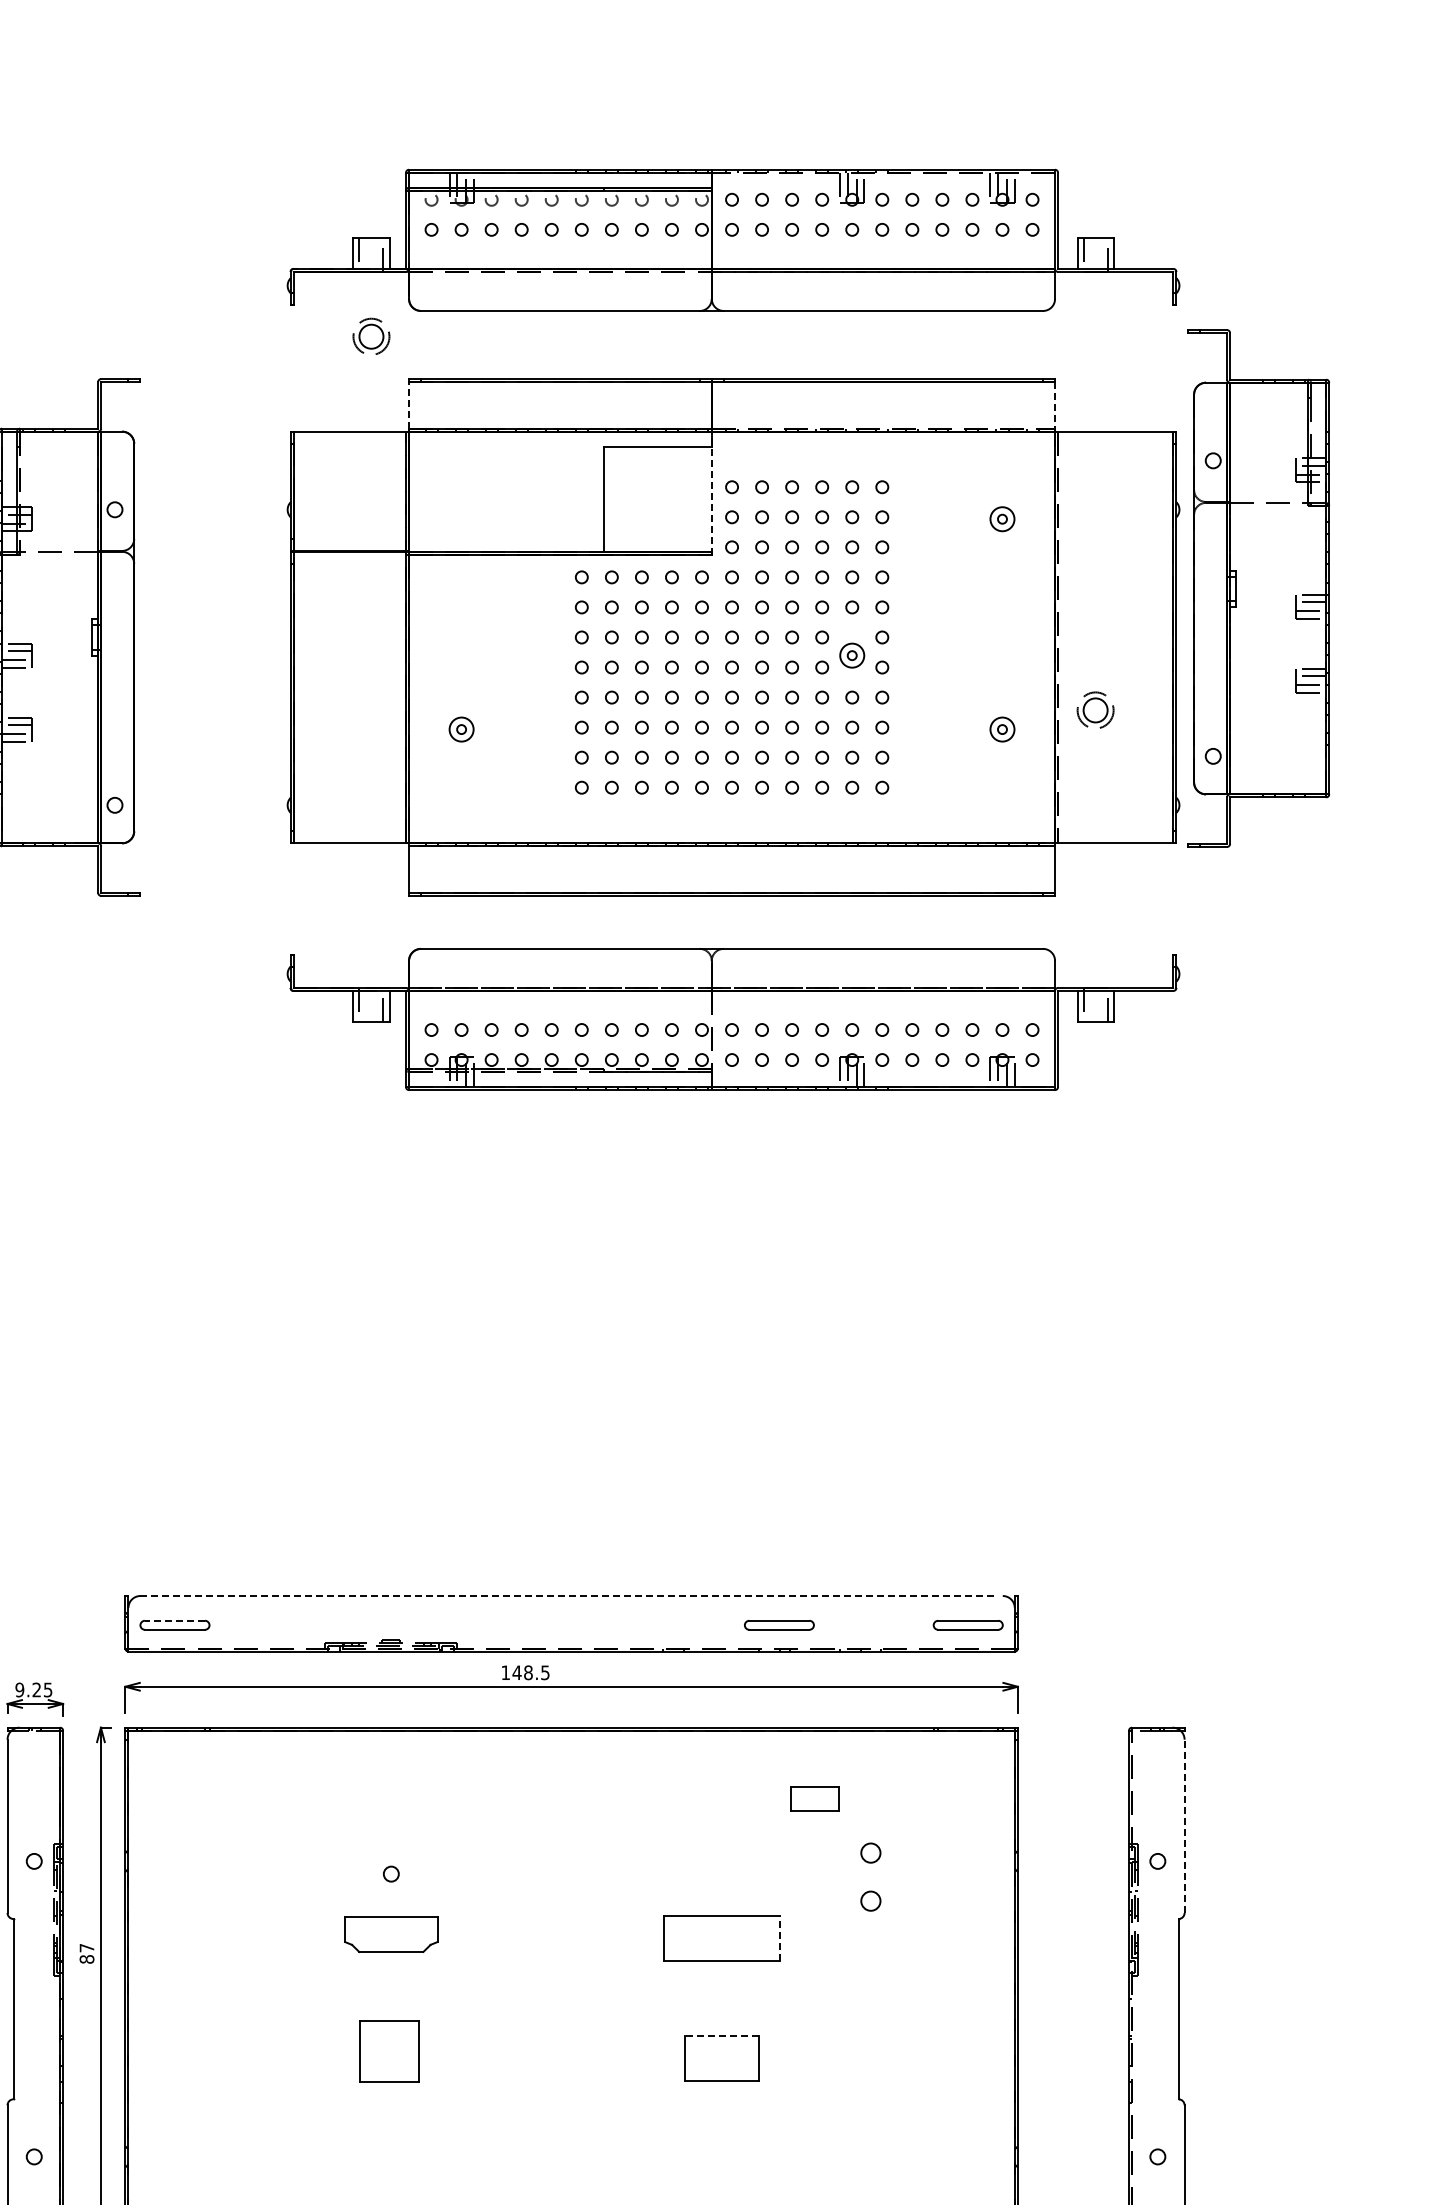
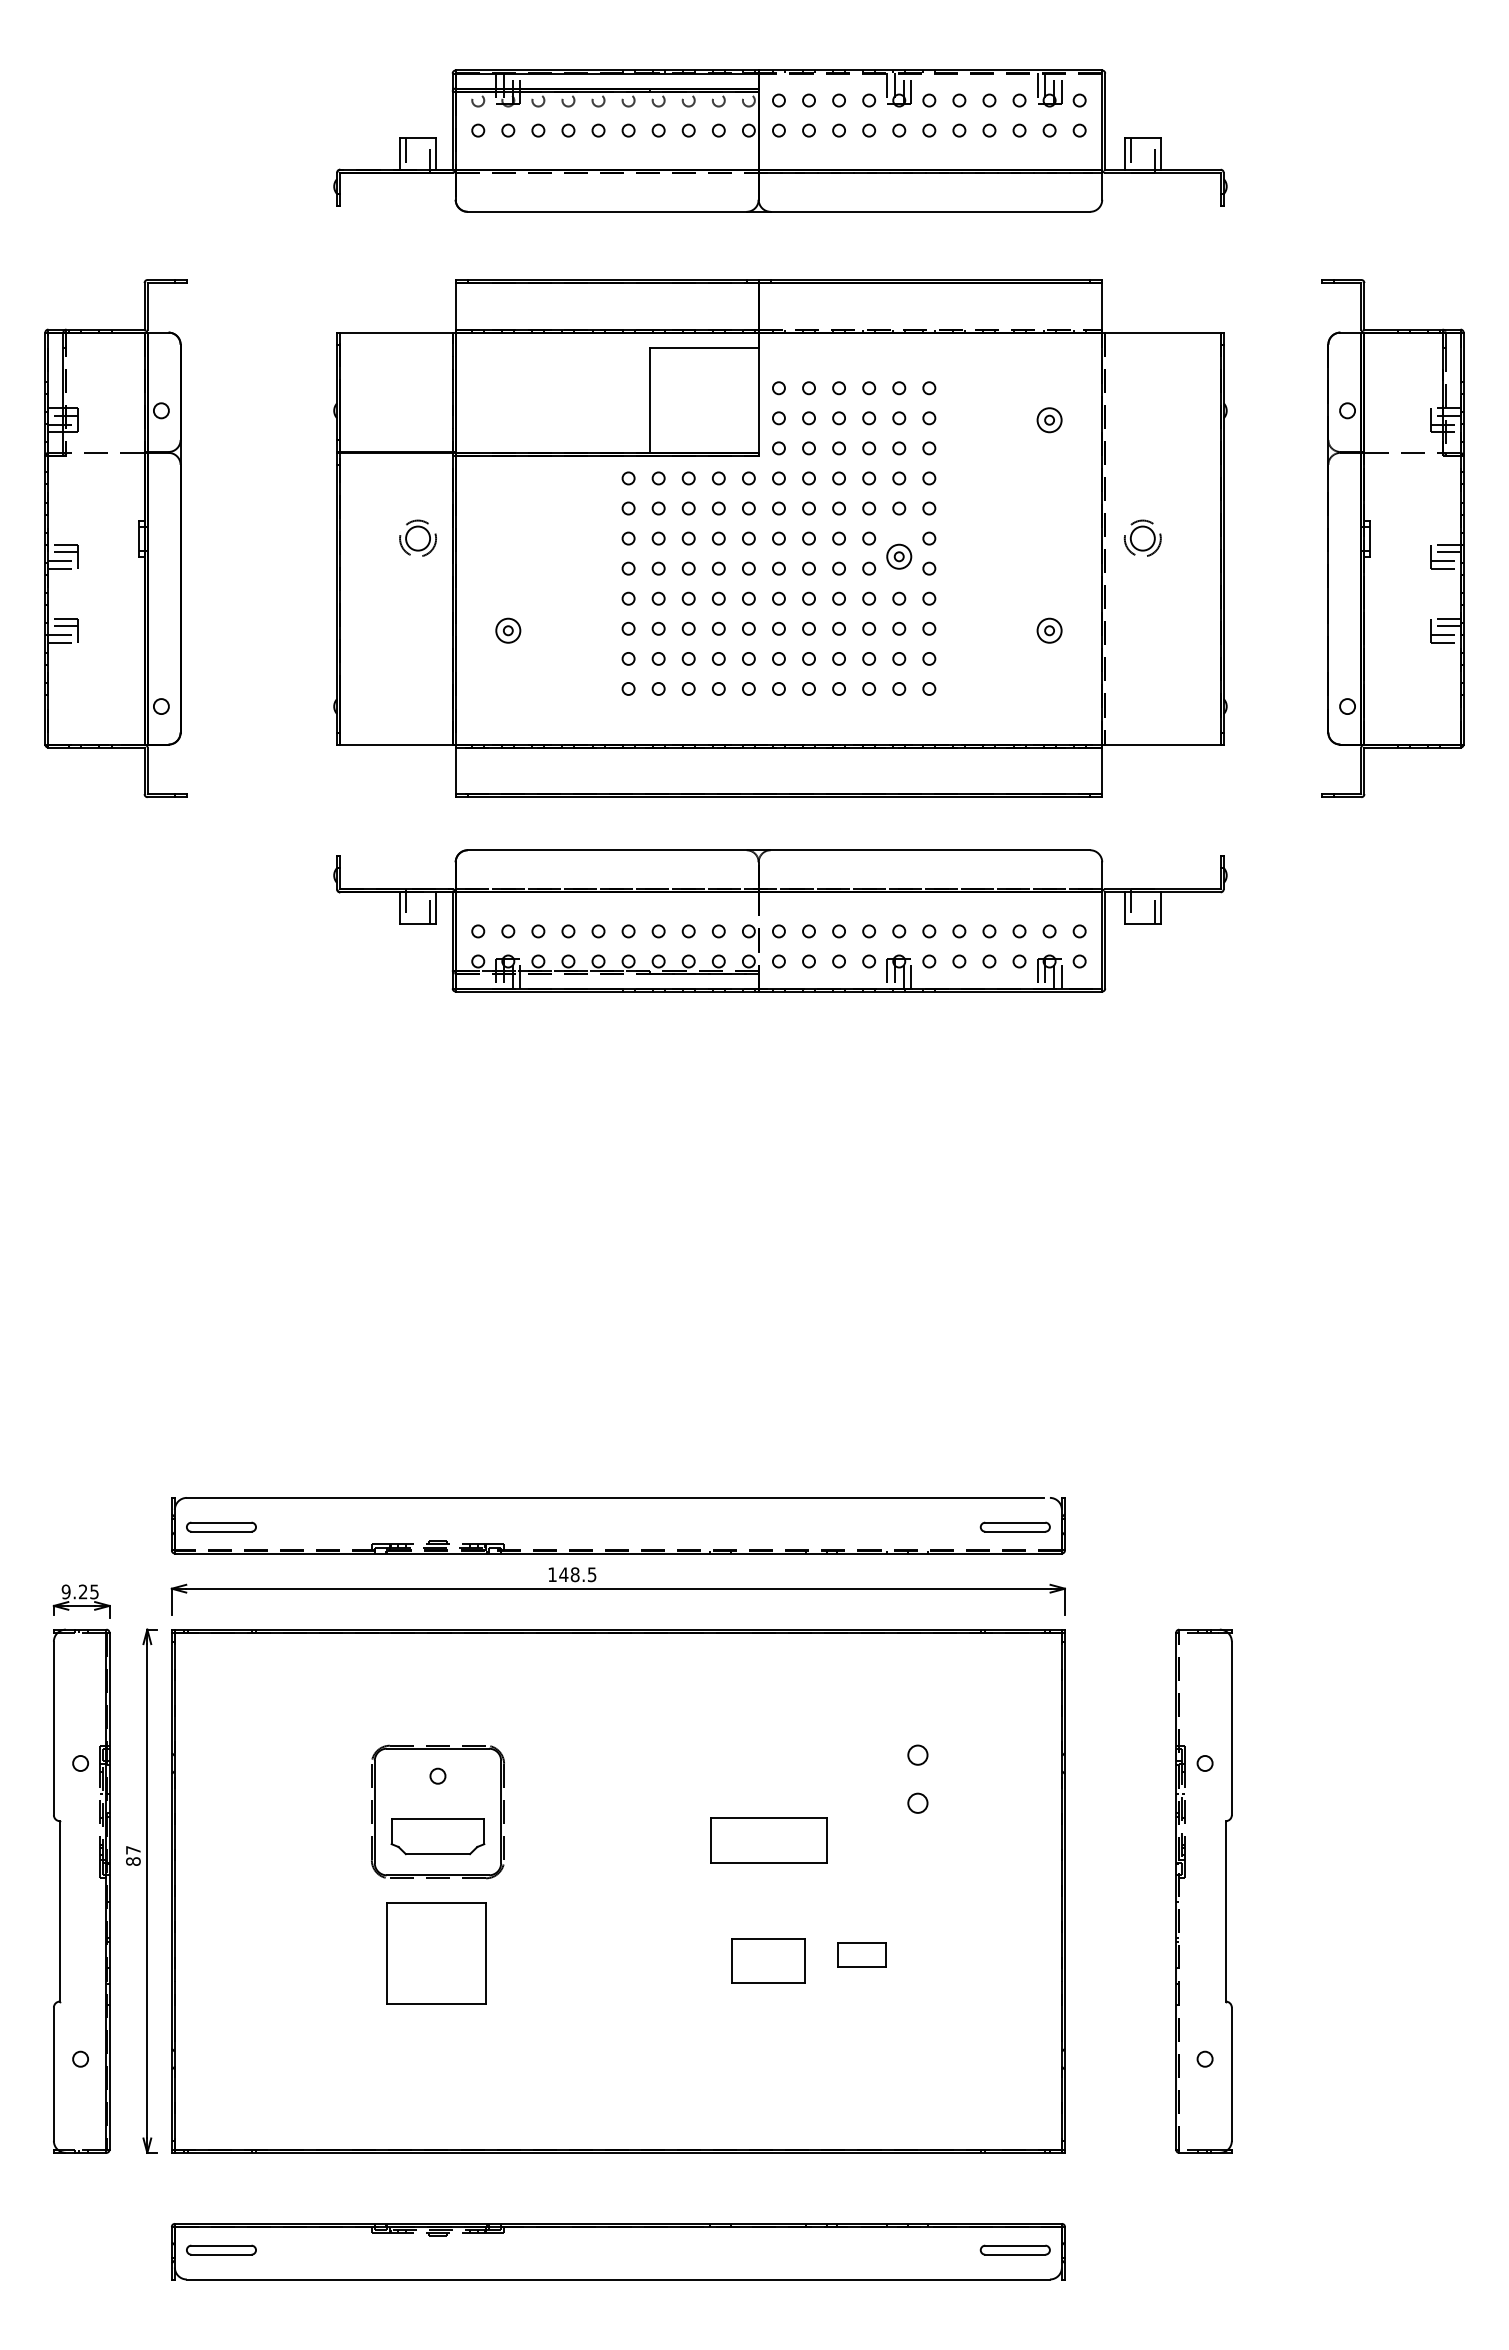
part: (370, 335) -> (417, 537), moved
line: (408, 404) -> (455, 305), dashed -> solid
line: (1055, 405) -> (1102, 306), dashed -> solid
line: (711, 493) -> (758, 394), dashed -> solid
part: (1258, 588) -> (1392, 538), moved
part: (1095, 709) -> (1142, 537), moved
line: (568, 1595) -> (615, 1497), dashed -> solid
line: (174, 1620) -> (220, 1522), dashed -> solid
part: (778, 1624) -> (825, 1526), removed
part: (814, 1798) -> (861, 1954), moved
line: (1184, 1826) -> (1231, 1728), dashed -> solid
part: (390, 1909) -> (437, 1811), added
line: (779, 1938) -> (826, 1840), dashed -> solid
line: (721, 2036) -> (768, 1938), dashed -> solid
part: (389, 2051) -> (436, 1953), size x1.67

